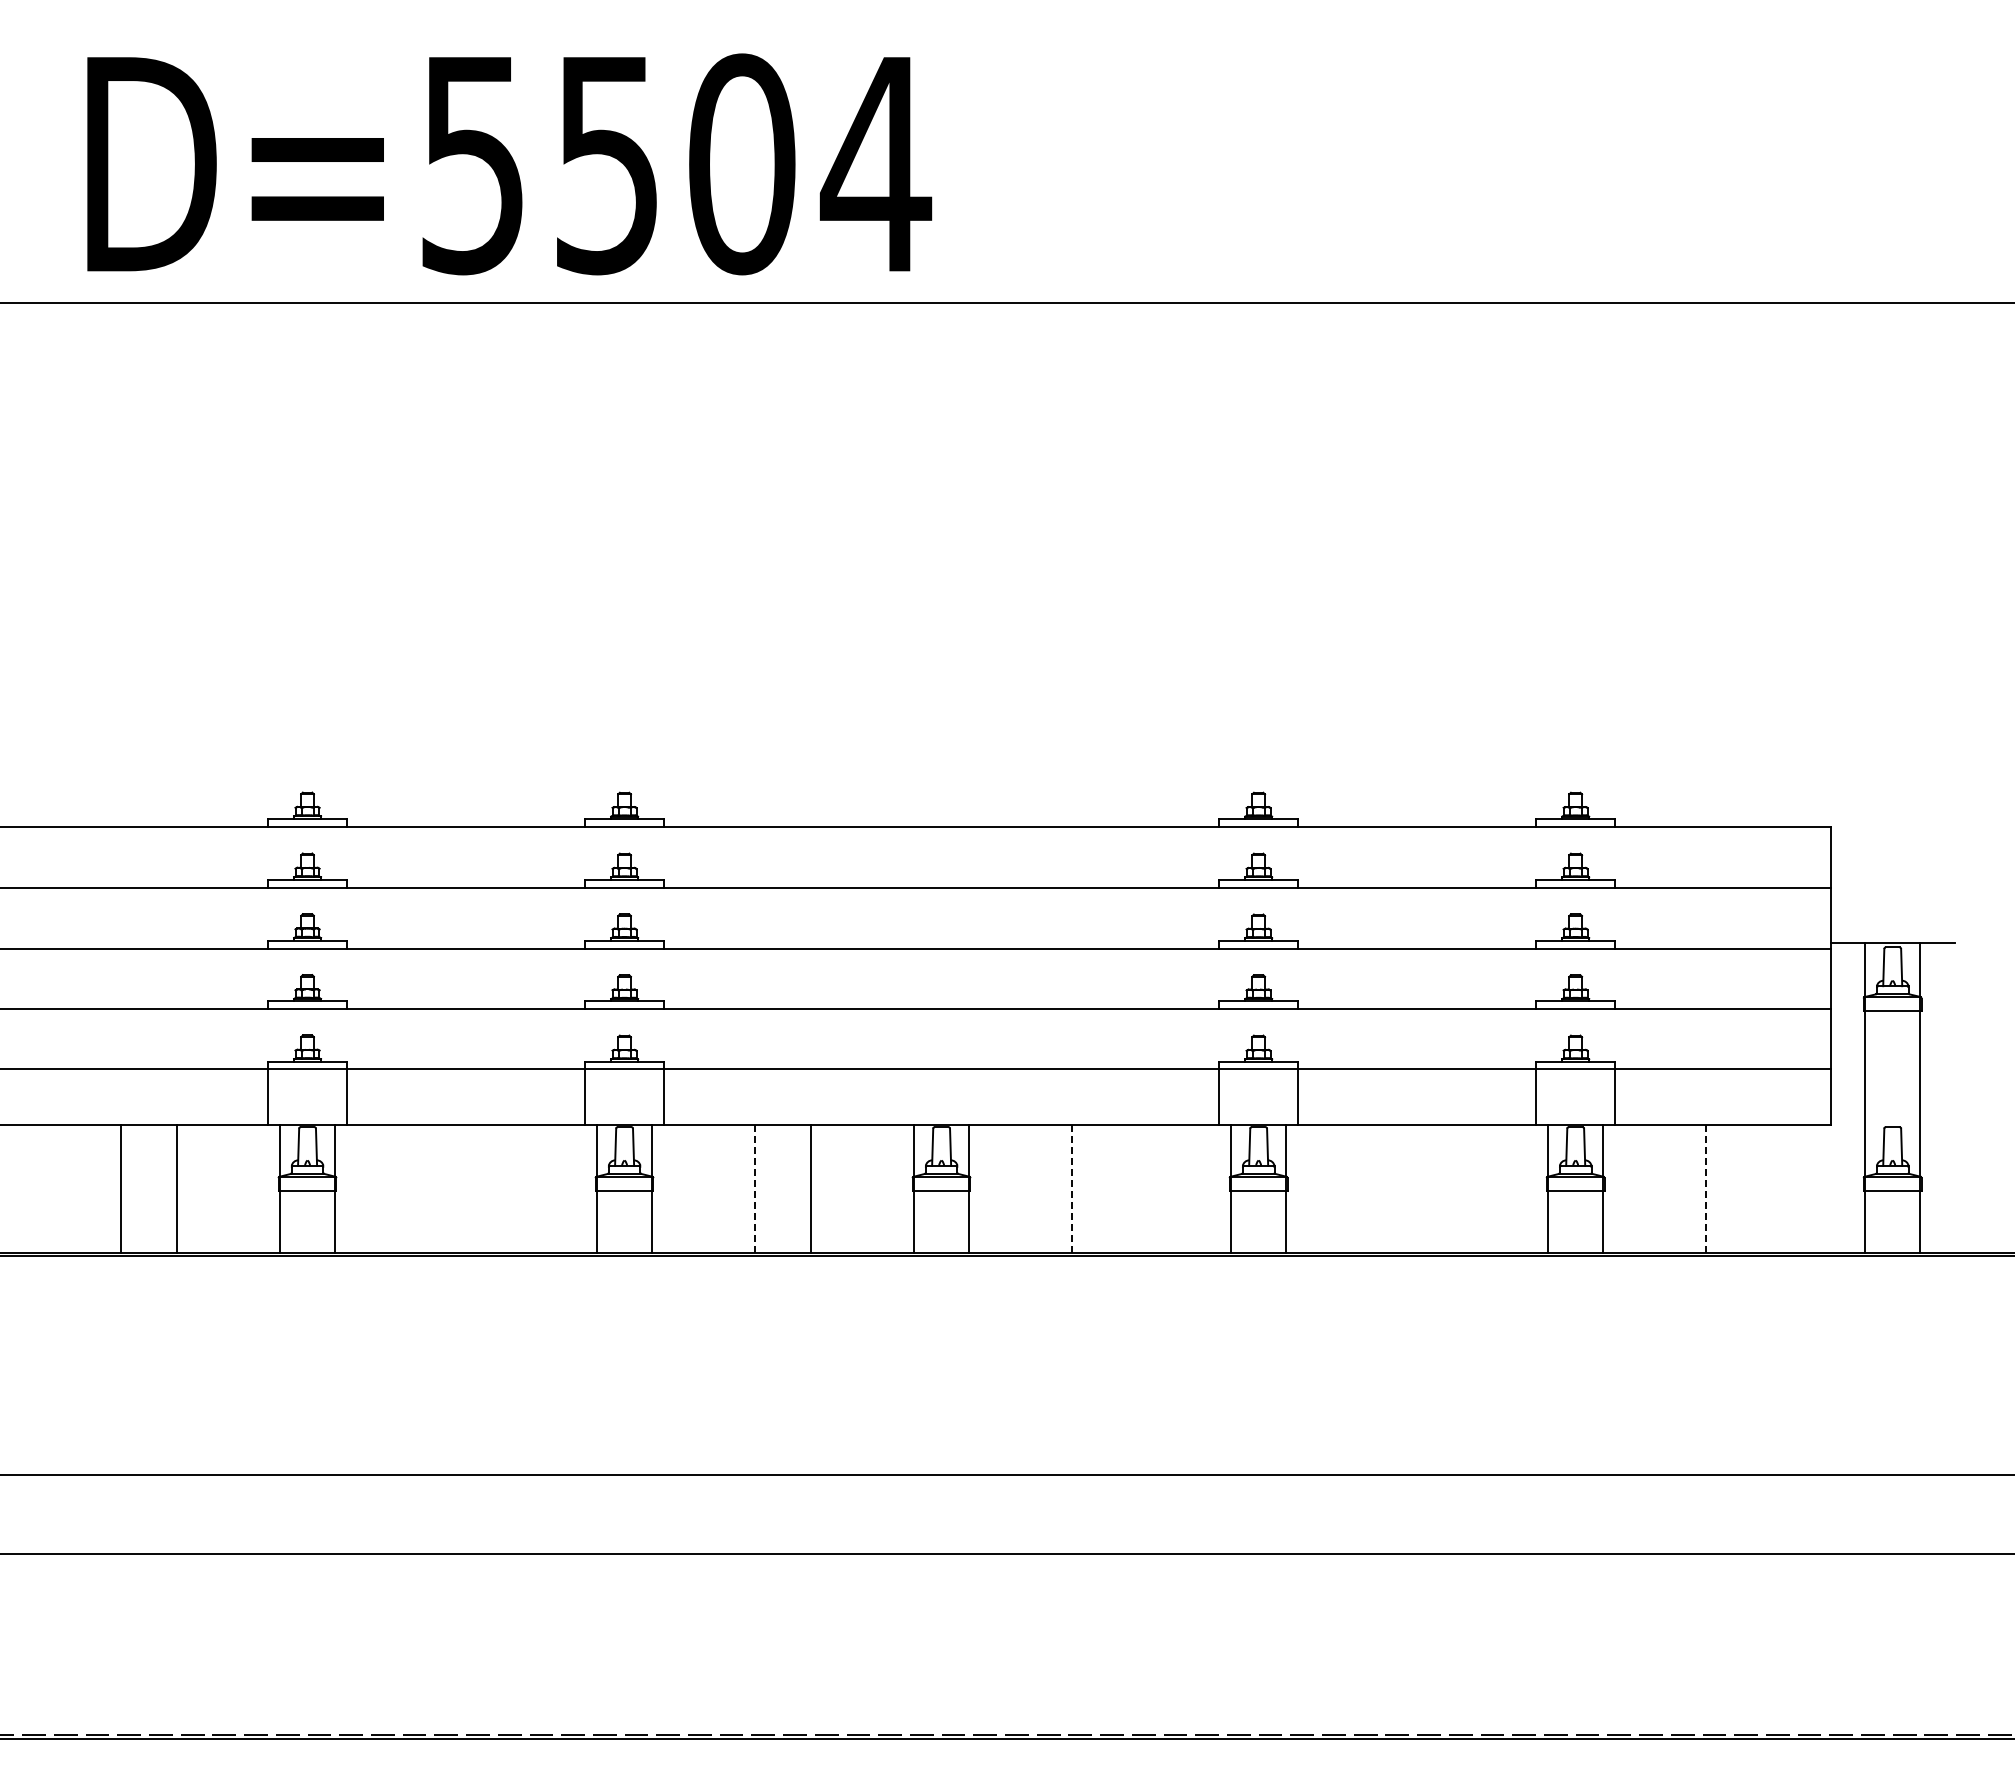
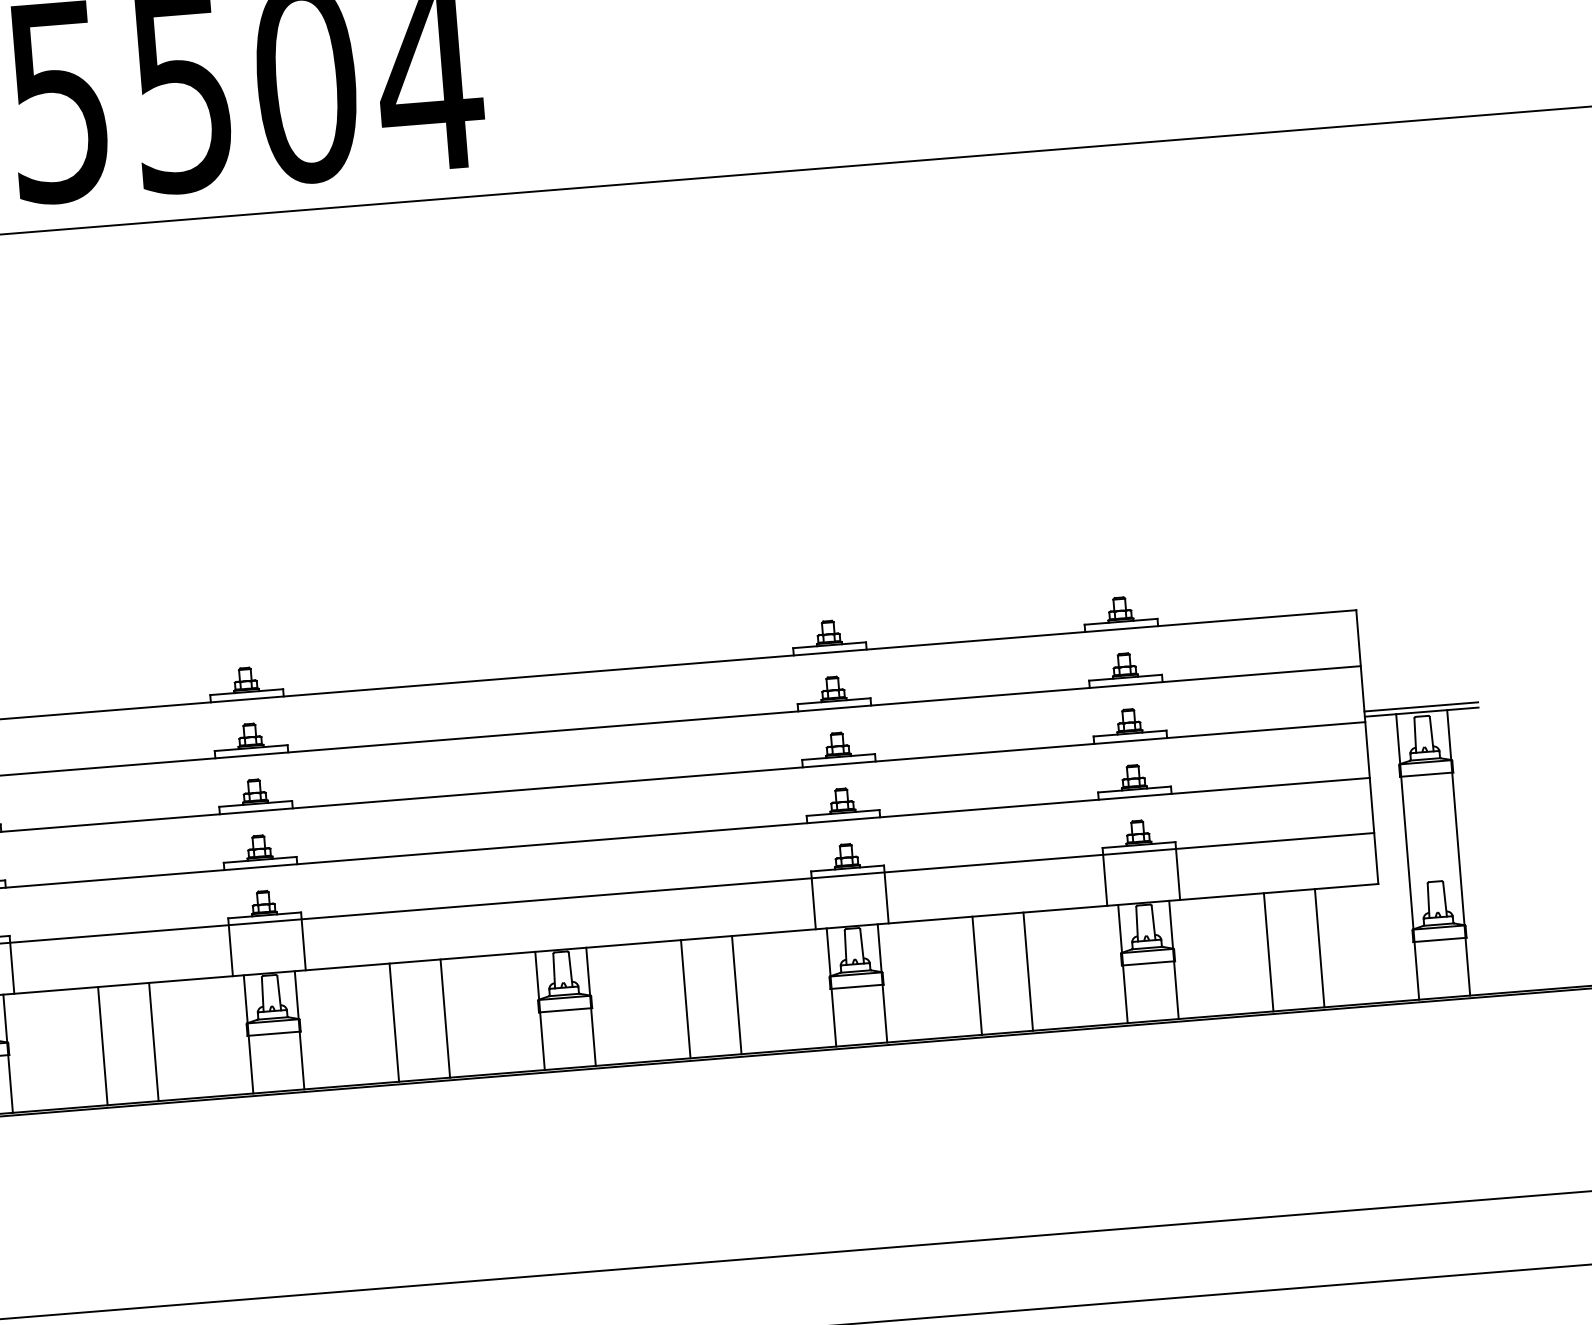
line: (1892, 937) -> (1421, 707), added
line: (438, 1188) -> (102, 1045), added
line: (493, 1188) -> (153, 1041), added
line: (755, 1188) -> (394, 1022), dashed -> solid
line: (1072, 1188) -> (685, 998), dashed -> solid
line: (1127, 1188) -> (736, 994), added
line: (1389, 1188) -> (977, 975), added
line: (1444, 1188) -> (1027, 971), added
line: (1706, 1188) -> (1268, 951), dashed -> solid
line: (1761, 1188) -> (1319, 947), added

